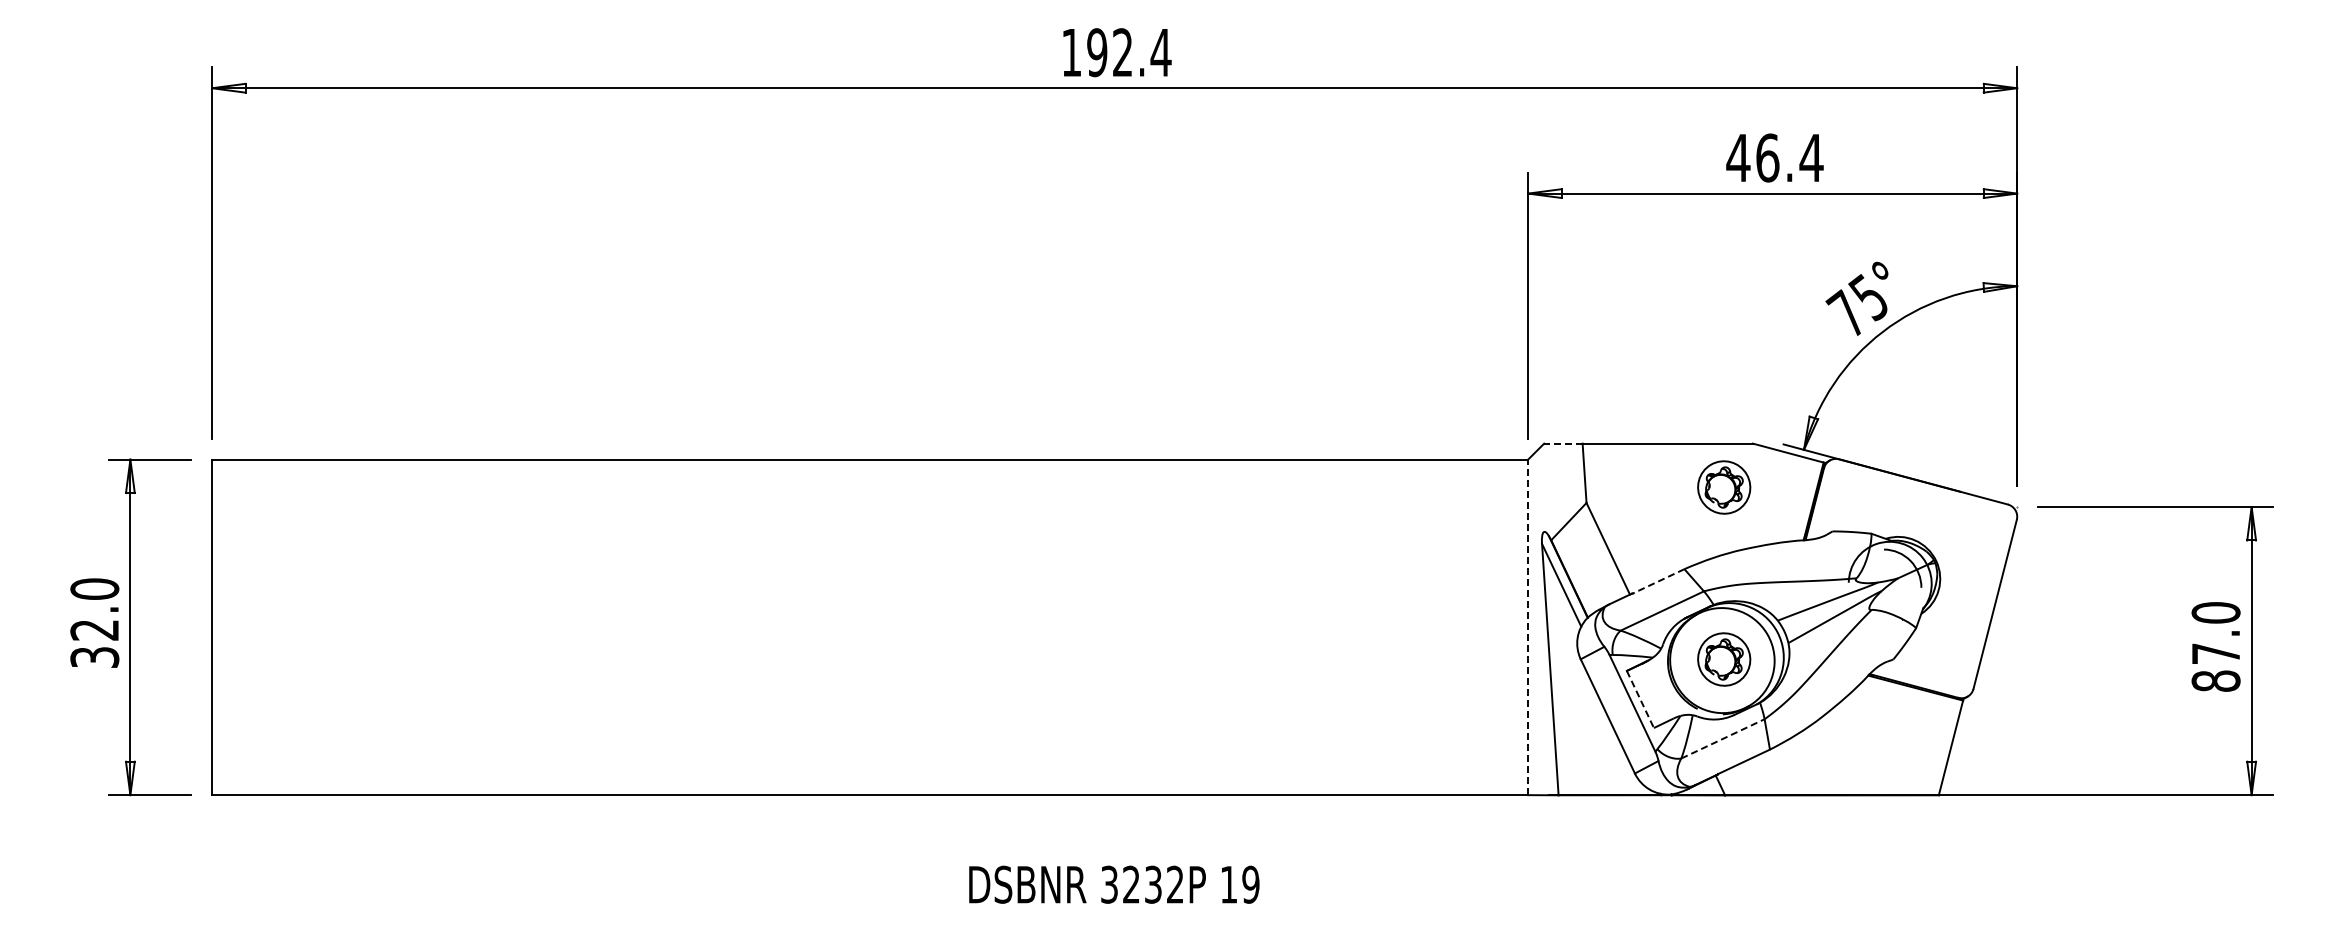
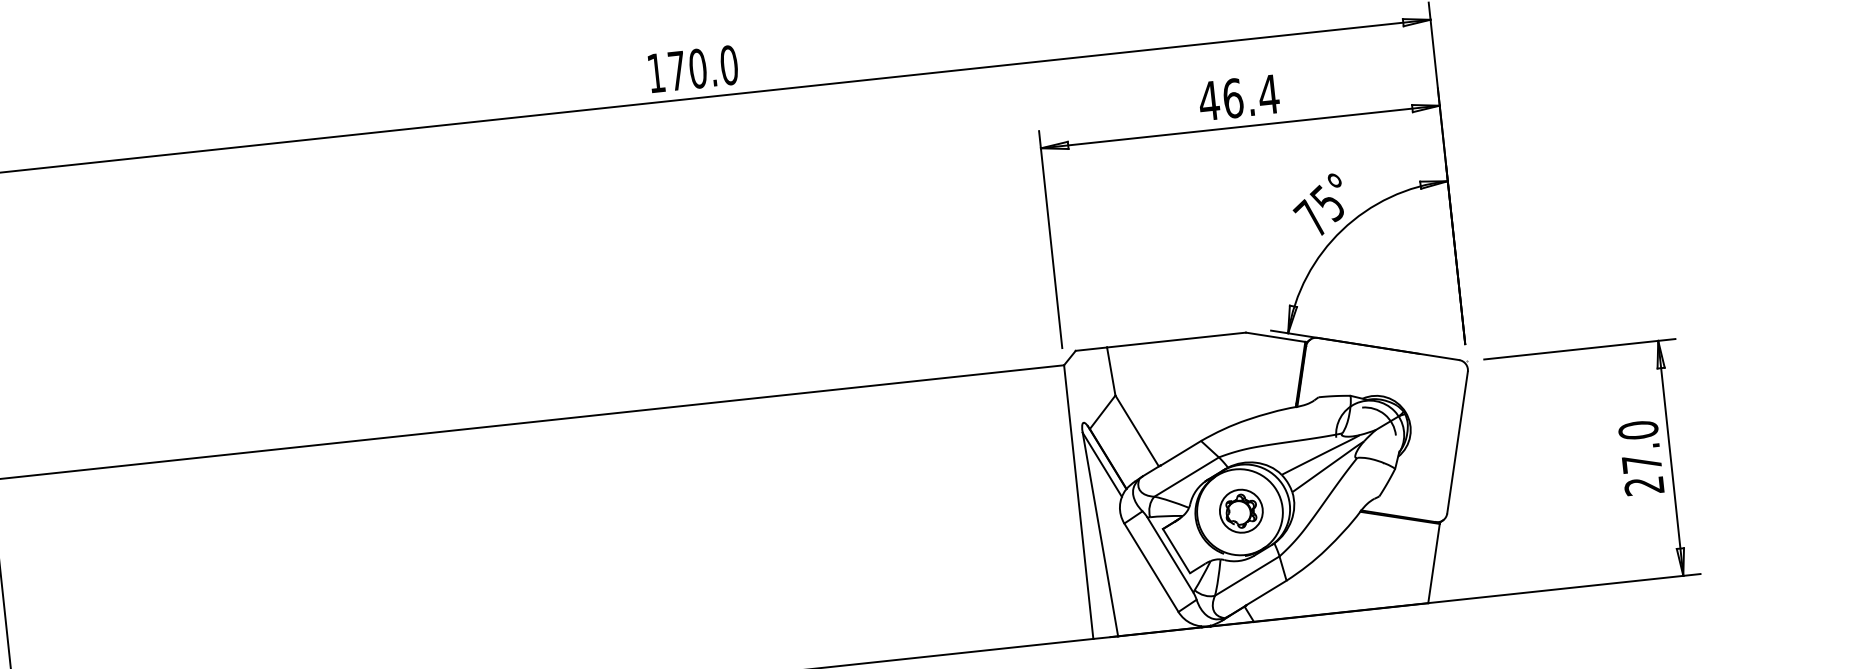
text: (1129, 52) -> (703, 68), 192.4 -> 170.0
line: (1562, 443) -> (1090, 349), dashed -> solid
part: (1724, 487) -> (1226, 370), removed
line: (1658, 581) -> (1180, 453), dashed -> solid
line: (1528, 627) -> (1078, 502), dashed -> solid
text: (2215, 680) -> (1643, 485), 87.0 -> 27.0
line: (1640, 699) -> (1176, 551), dashed -> solid
line: (1723, 738) -> (1247, 575), dashed -> solid

